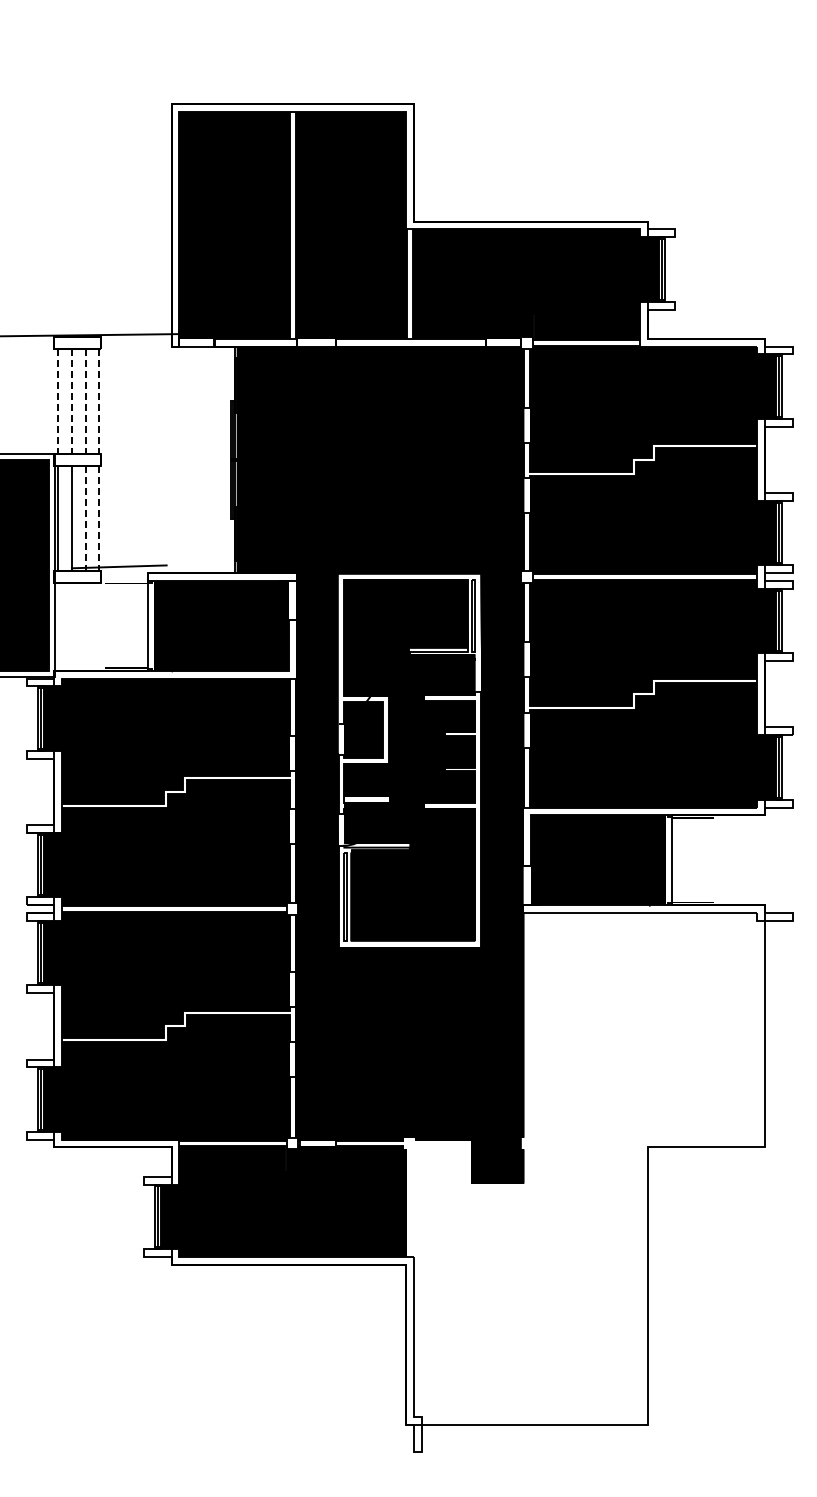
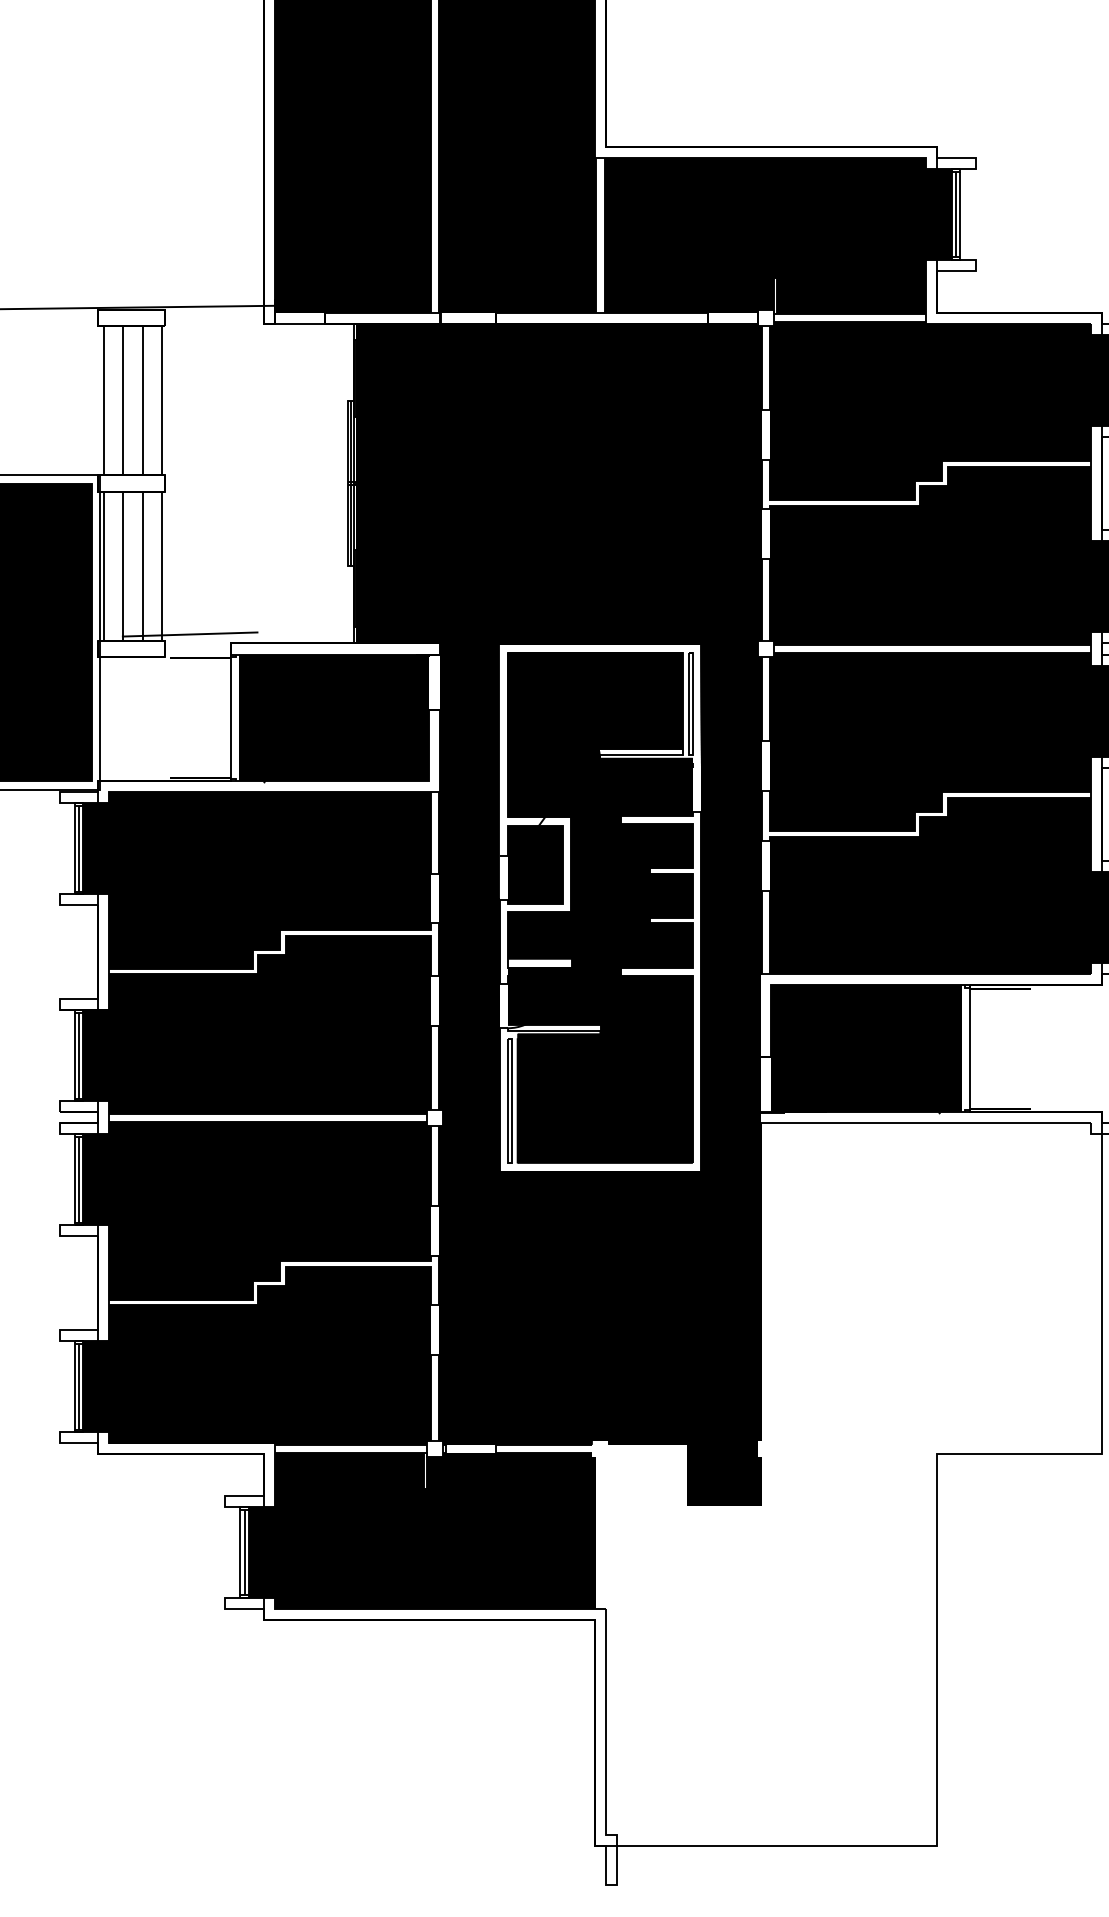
line: (58, 401) -> (104, 400), dashed -> solid
line: (71, 401) -> (122, 400), dashed -> solid
line: (85, 401) -> (142, 400), dashed -> solid
line: (99, 401) -> (162, 400), dashed -> solid
line: (85, 518) -> (142, 566), dashed -> solid
line: (99, 518) -> (162, 566), dashed -> solid

